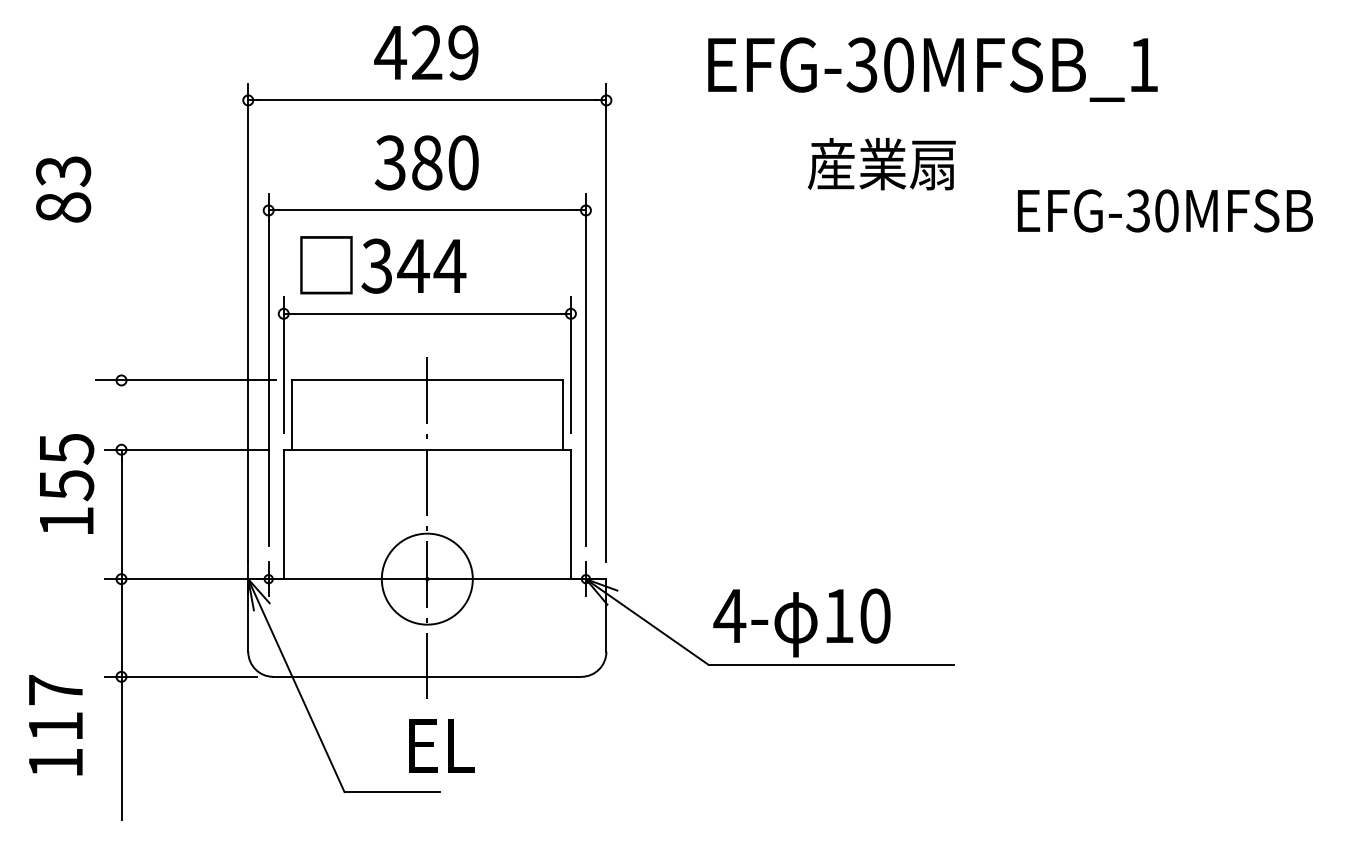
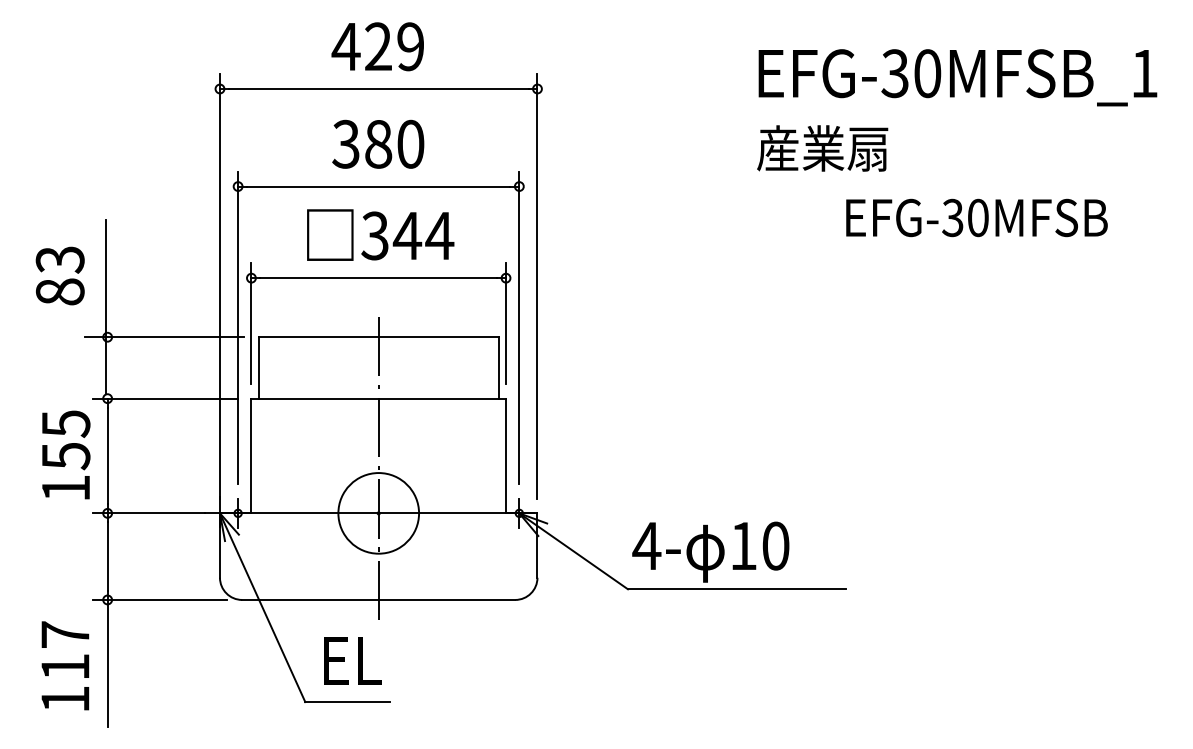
text: (932, 69) -> (957, 77), moved
text: (881, 164) -> (822, 148), moved
text: (62, 188) -> (59, 275), moved
text: (1164, 210) -> (976, 217), moved
text: (383, 264) -> (380, 234), moved
line: (120, 346) -> (106, 307), added
text: (67, 483) -> (66, 454), moved
text: (55, 724) -> (65, 665), moved
text: (441, 745) -> (352, 660), moved

